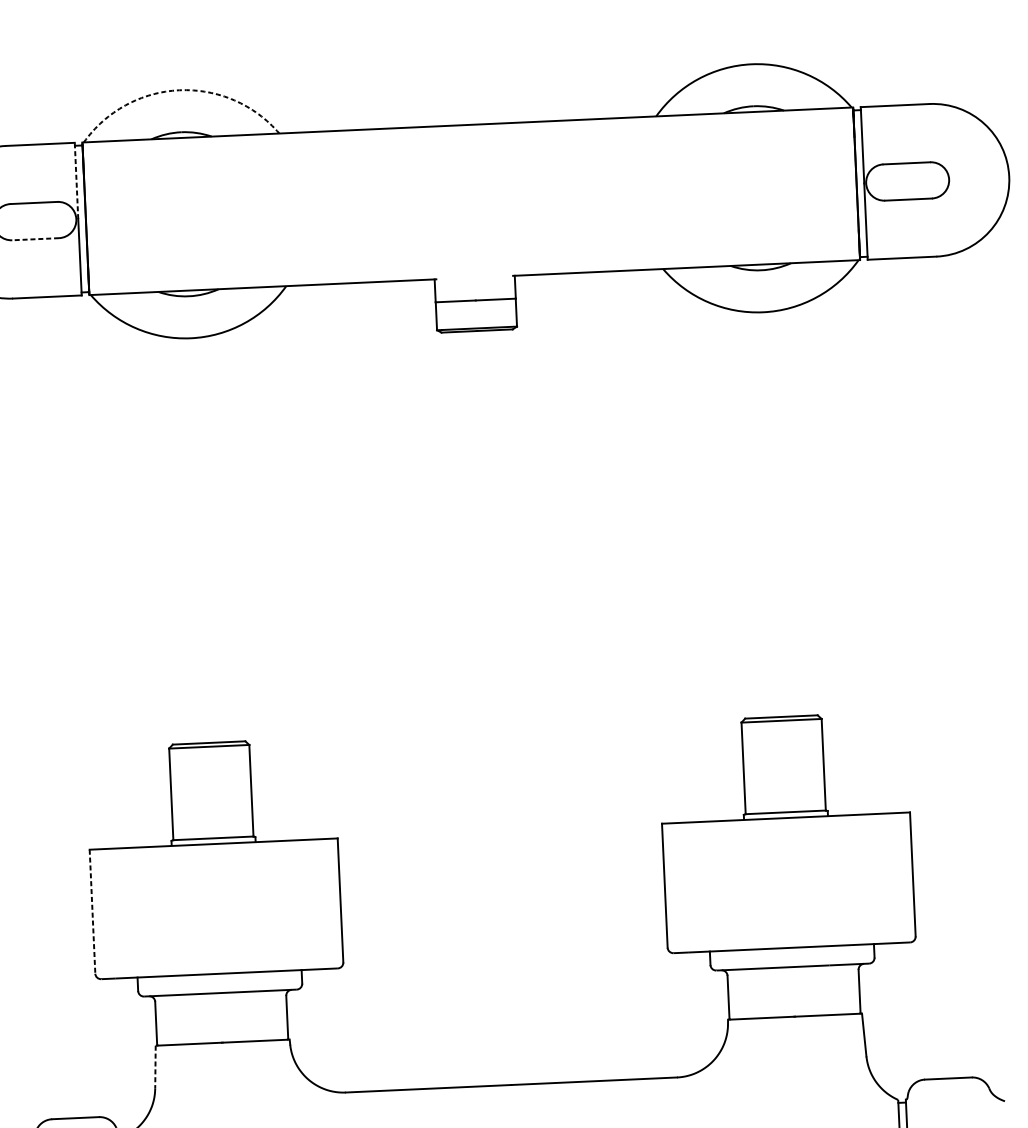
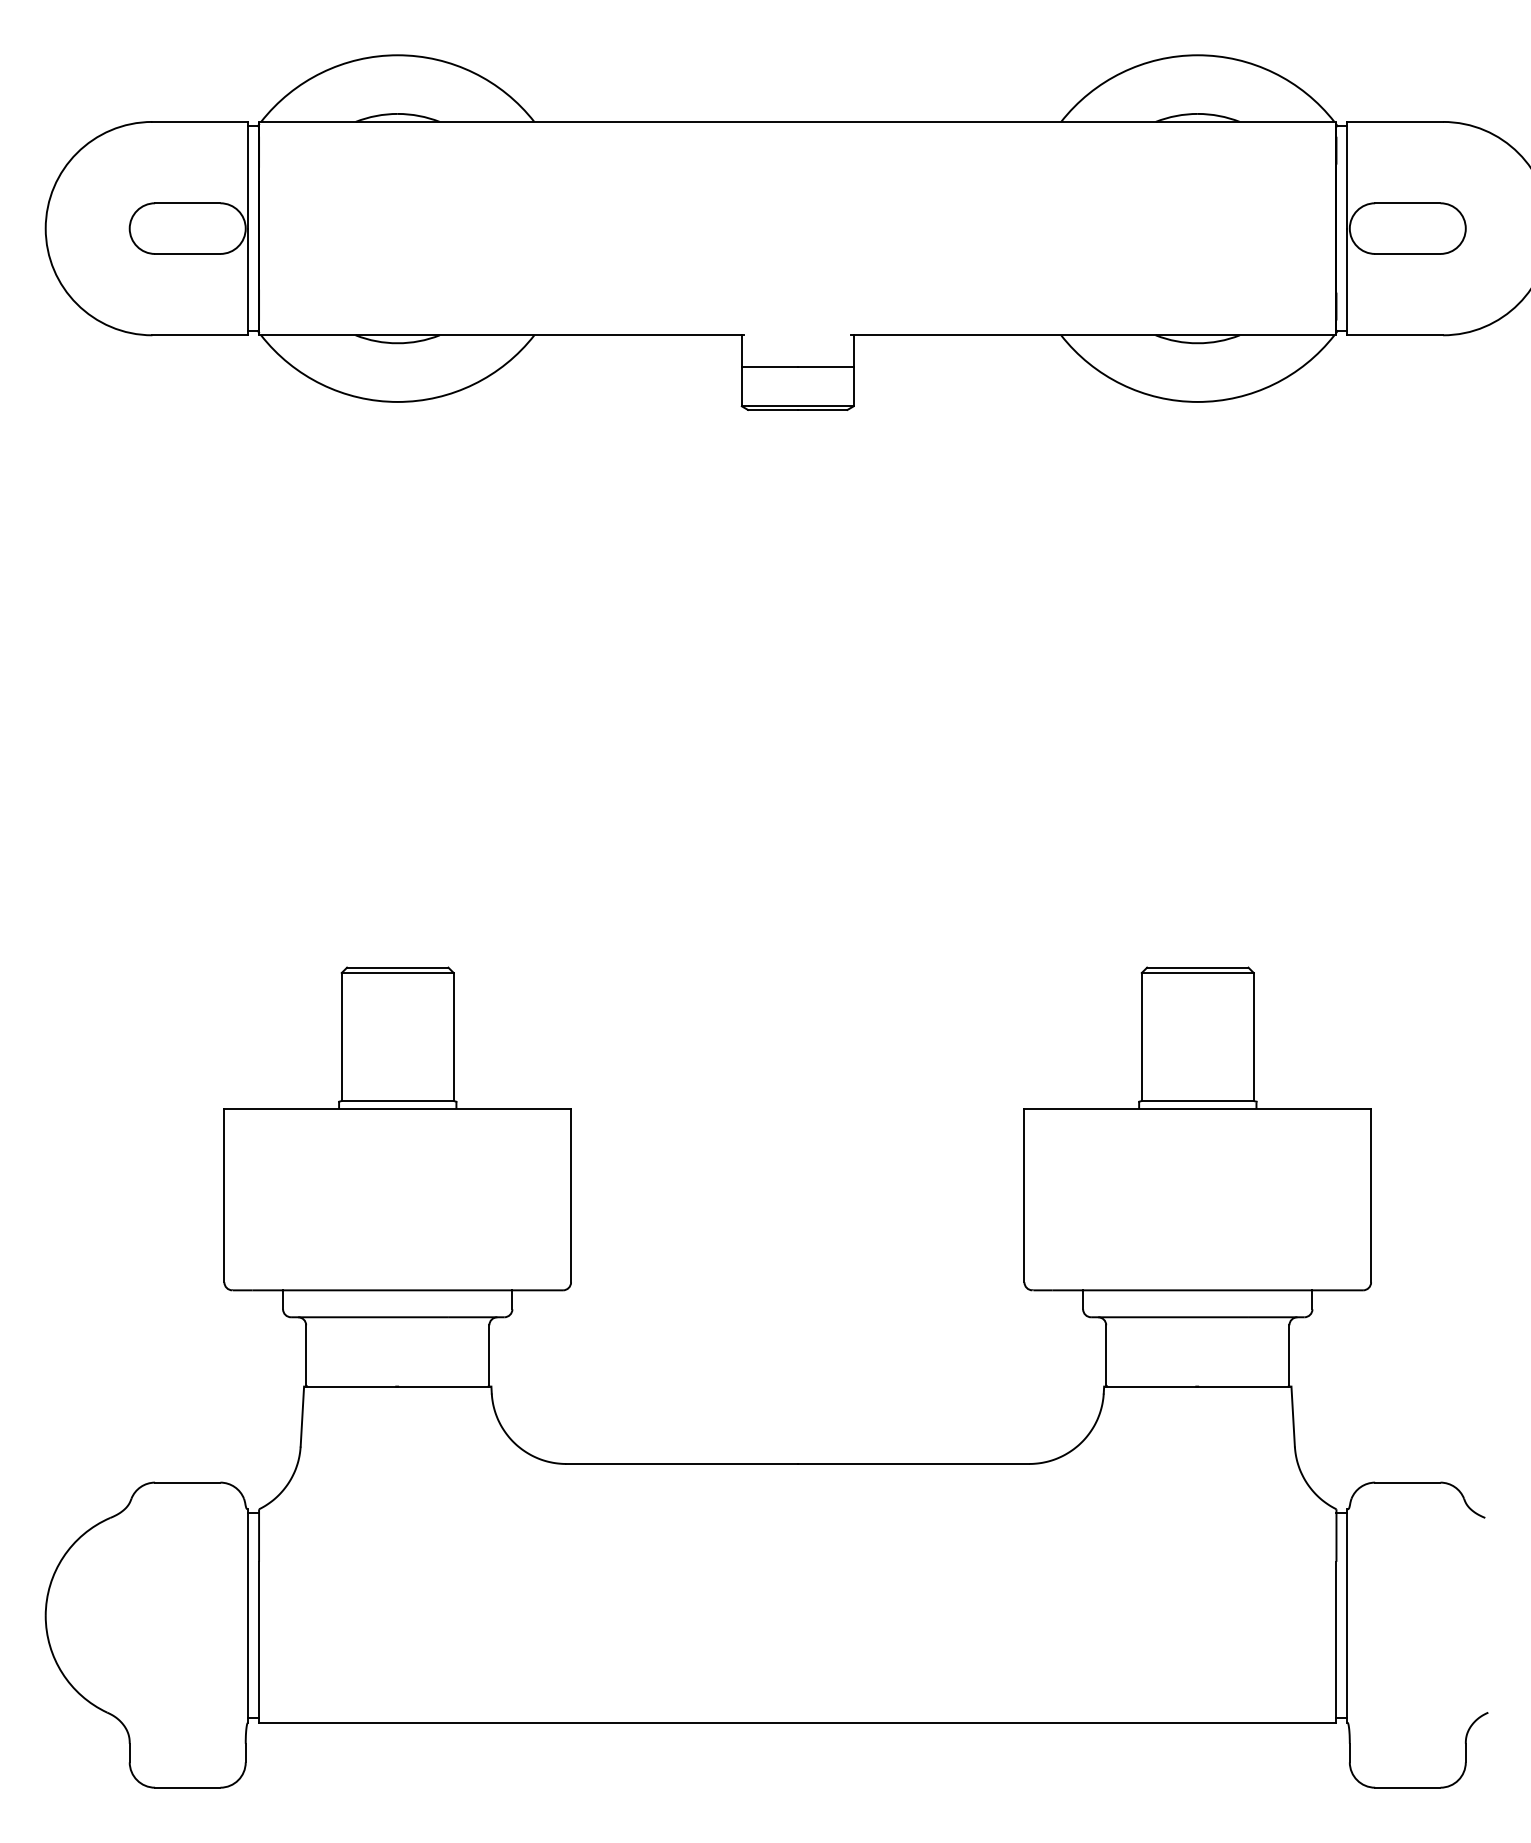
arc: (179, 90) -> (397, 55), dashed -> solid
line: (76, 180) -> (248, 174), dashed -> solid
line: (35, 238) -> (187, 253), dashed -> solid
line: (92, 911) -> (224, 1195), dashed -> solid
line: (155, 1067) -> (302, 1417), dashed -> solid

